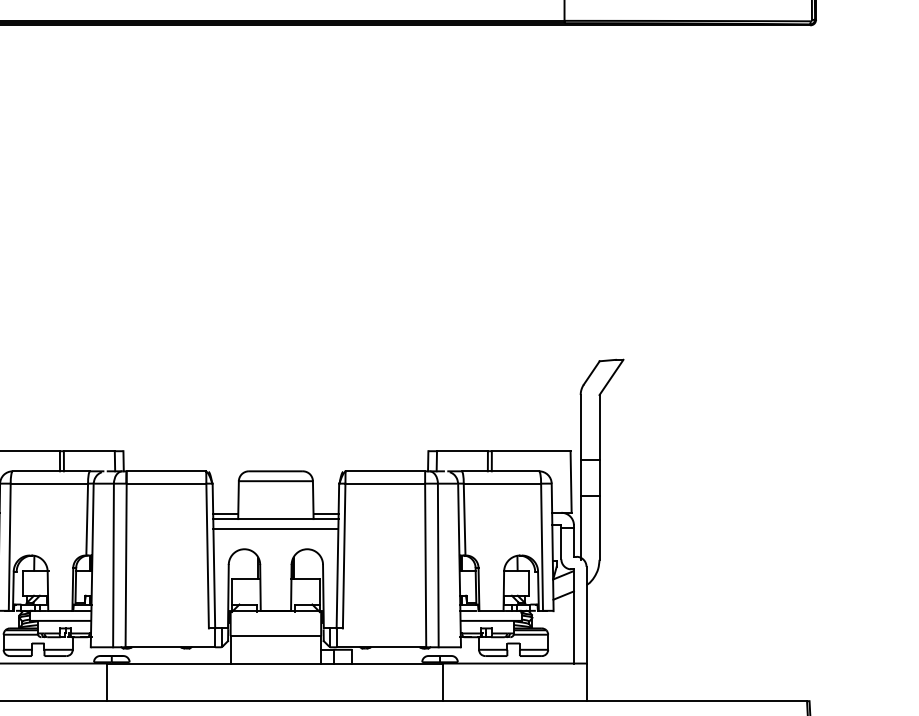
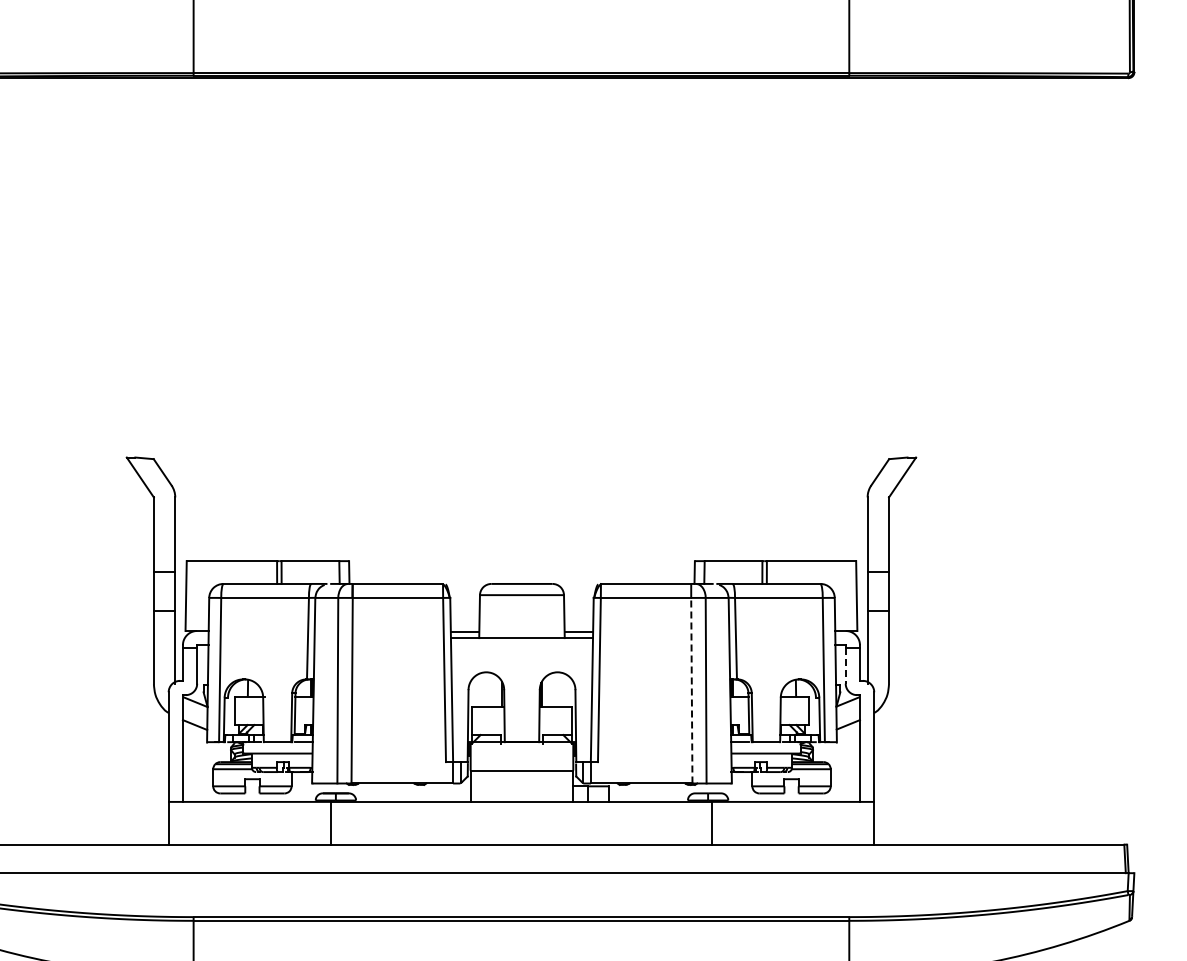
line: (275, 529) -> (521, 649), removed
line: (561, 543) -> (845, 665), solid -> dashed
line: (425, 565) -> (691, 690), solid -> dashed

